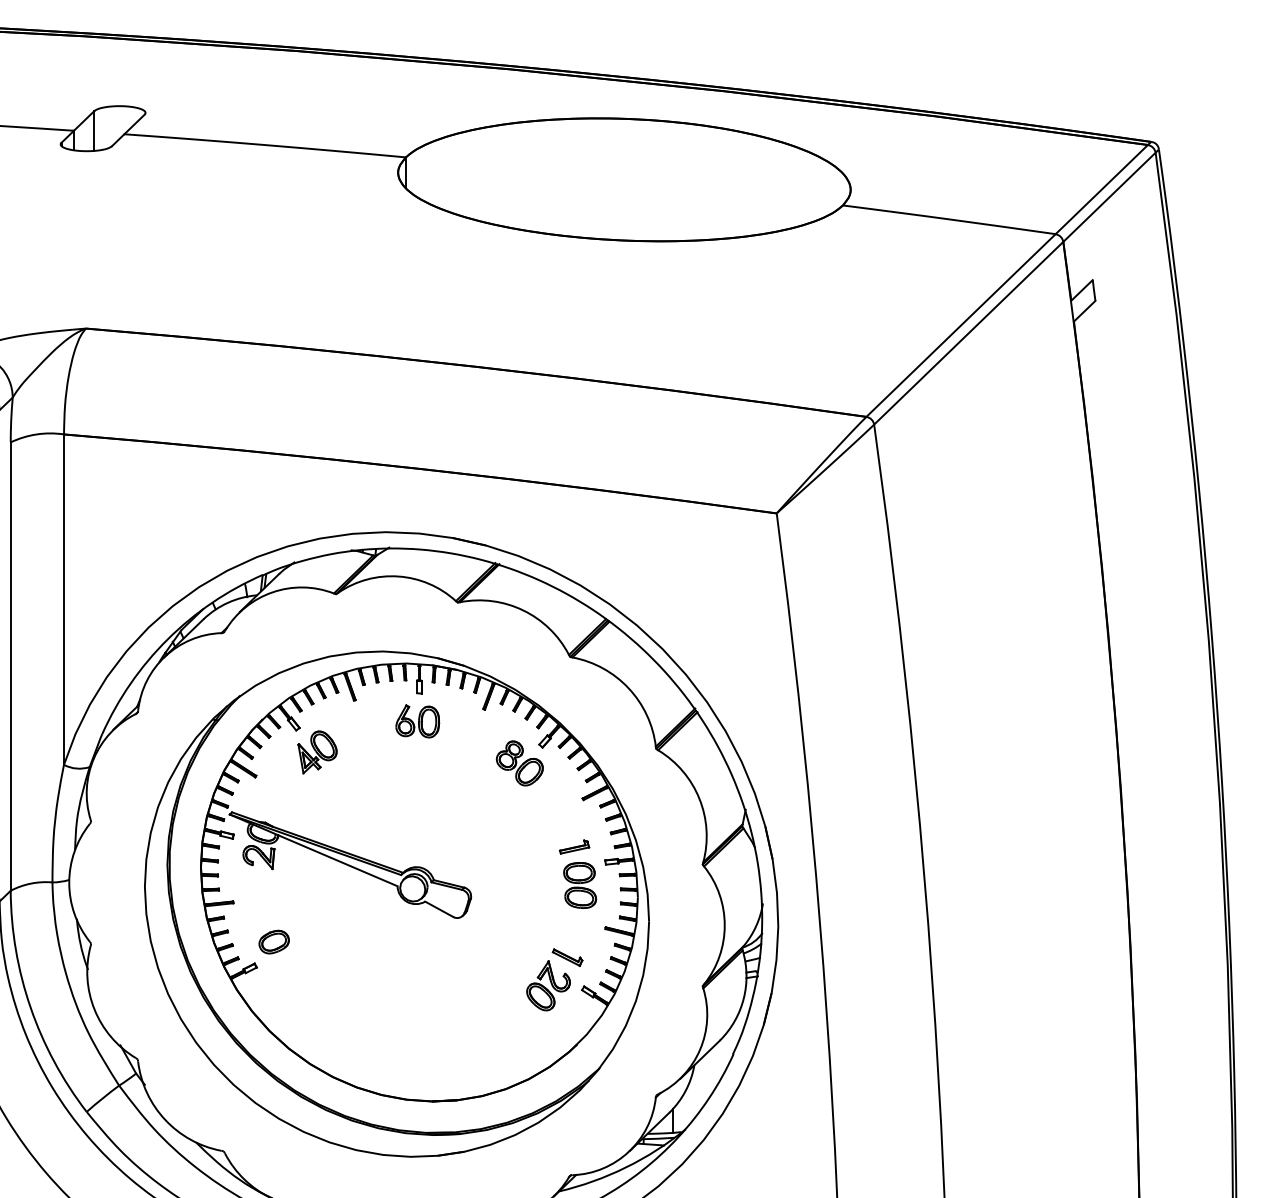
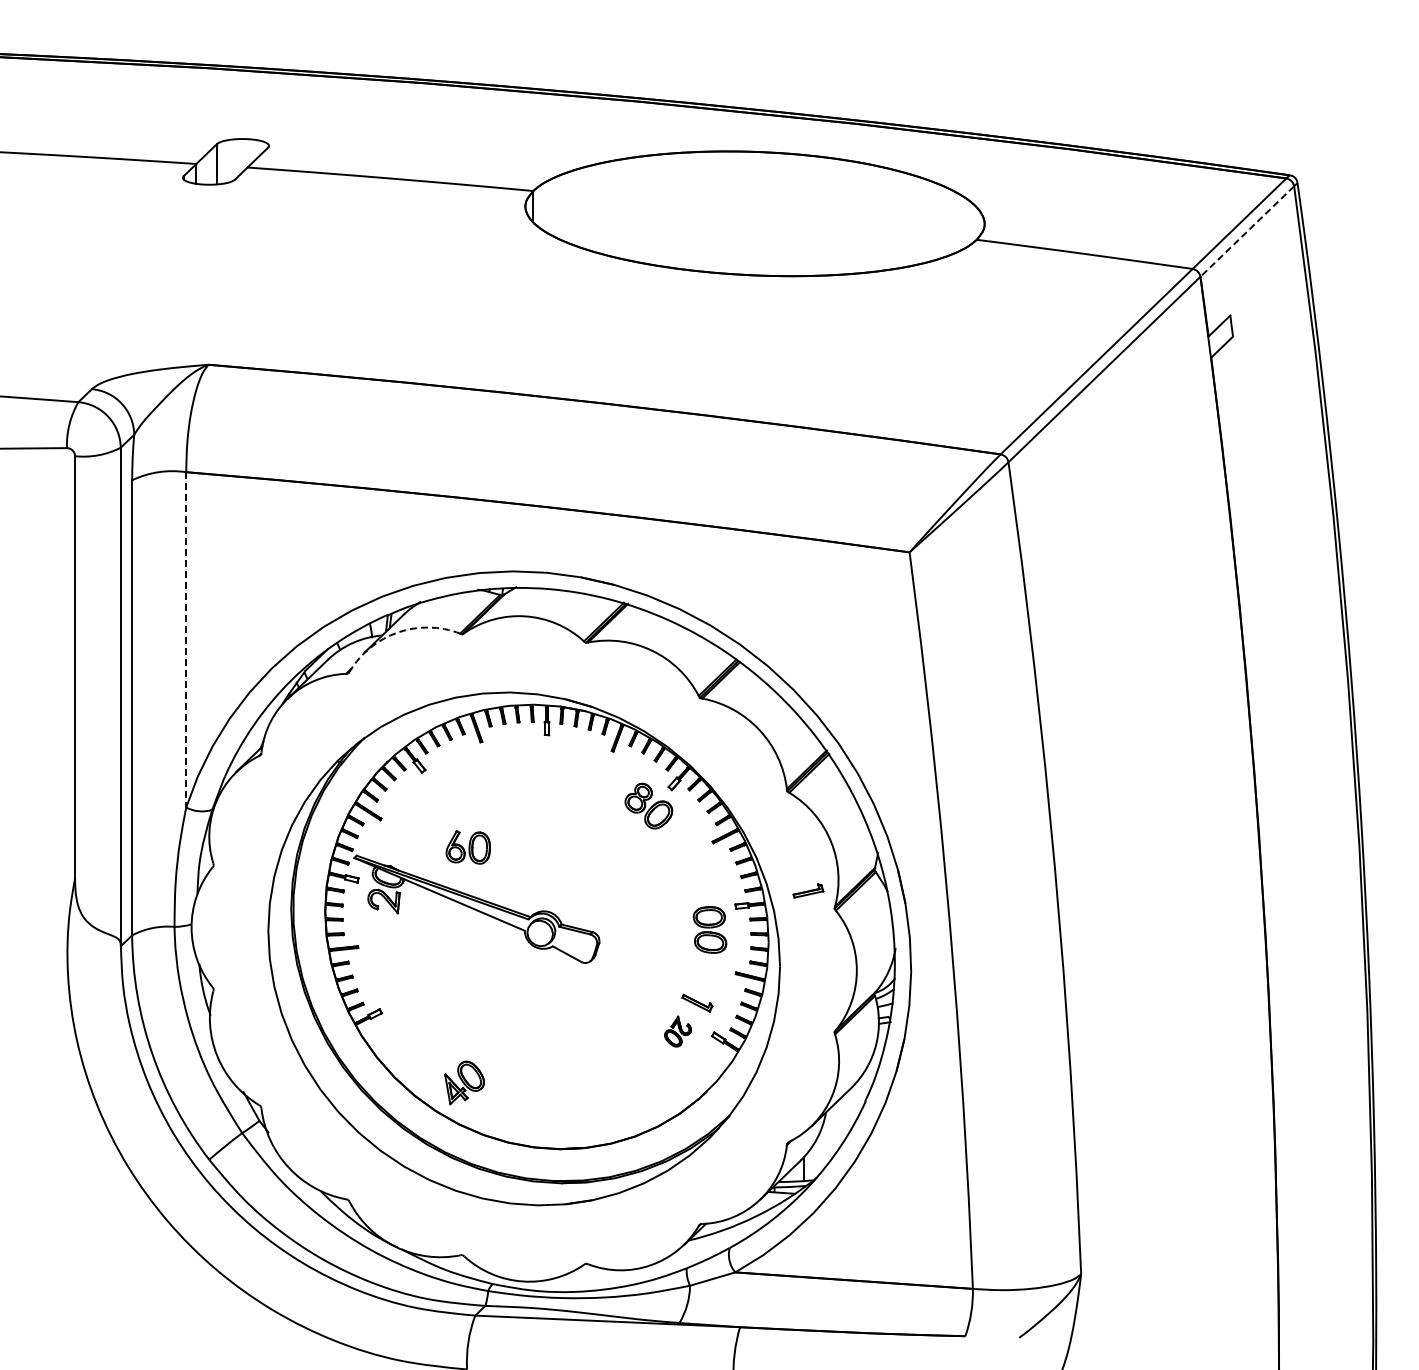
line: (1108, 197) -> (1246, 231), solid -> dashed
arc: (272, 592) -> (397, 632), solid -> dashed
line: (64, 599) -> (186, 639), solid -> dashed
part: (416, 721) -> (467, 847), moved
part: (317, 751) -> (464, 1082), moved
part: (574, 846) -> (808, 890), moved
part: (274, 942) -> (399, 987), removed
part: (548, 985) -> (677, 1031), size x0.6

